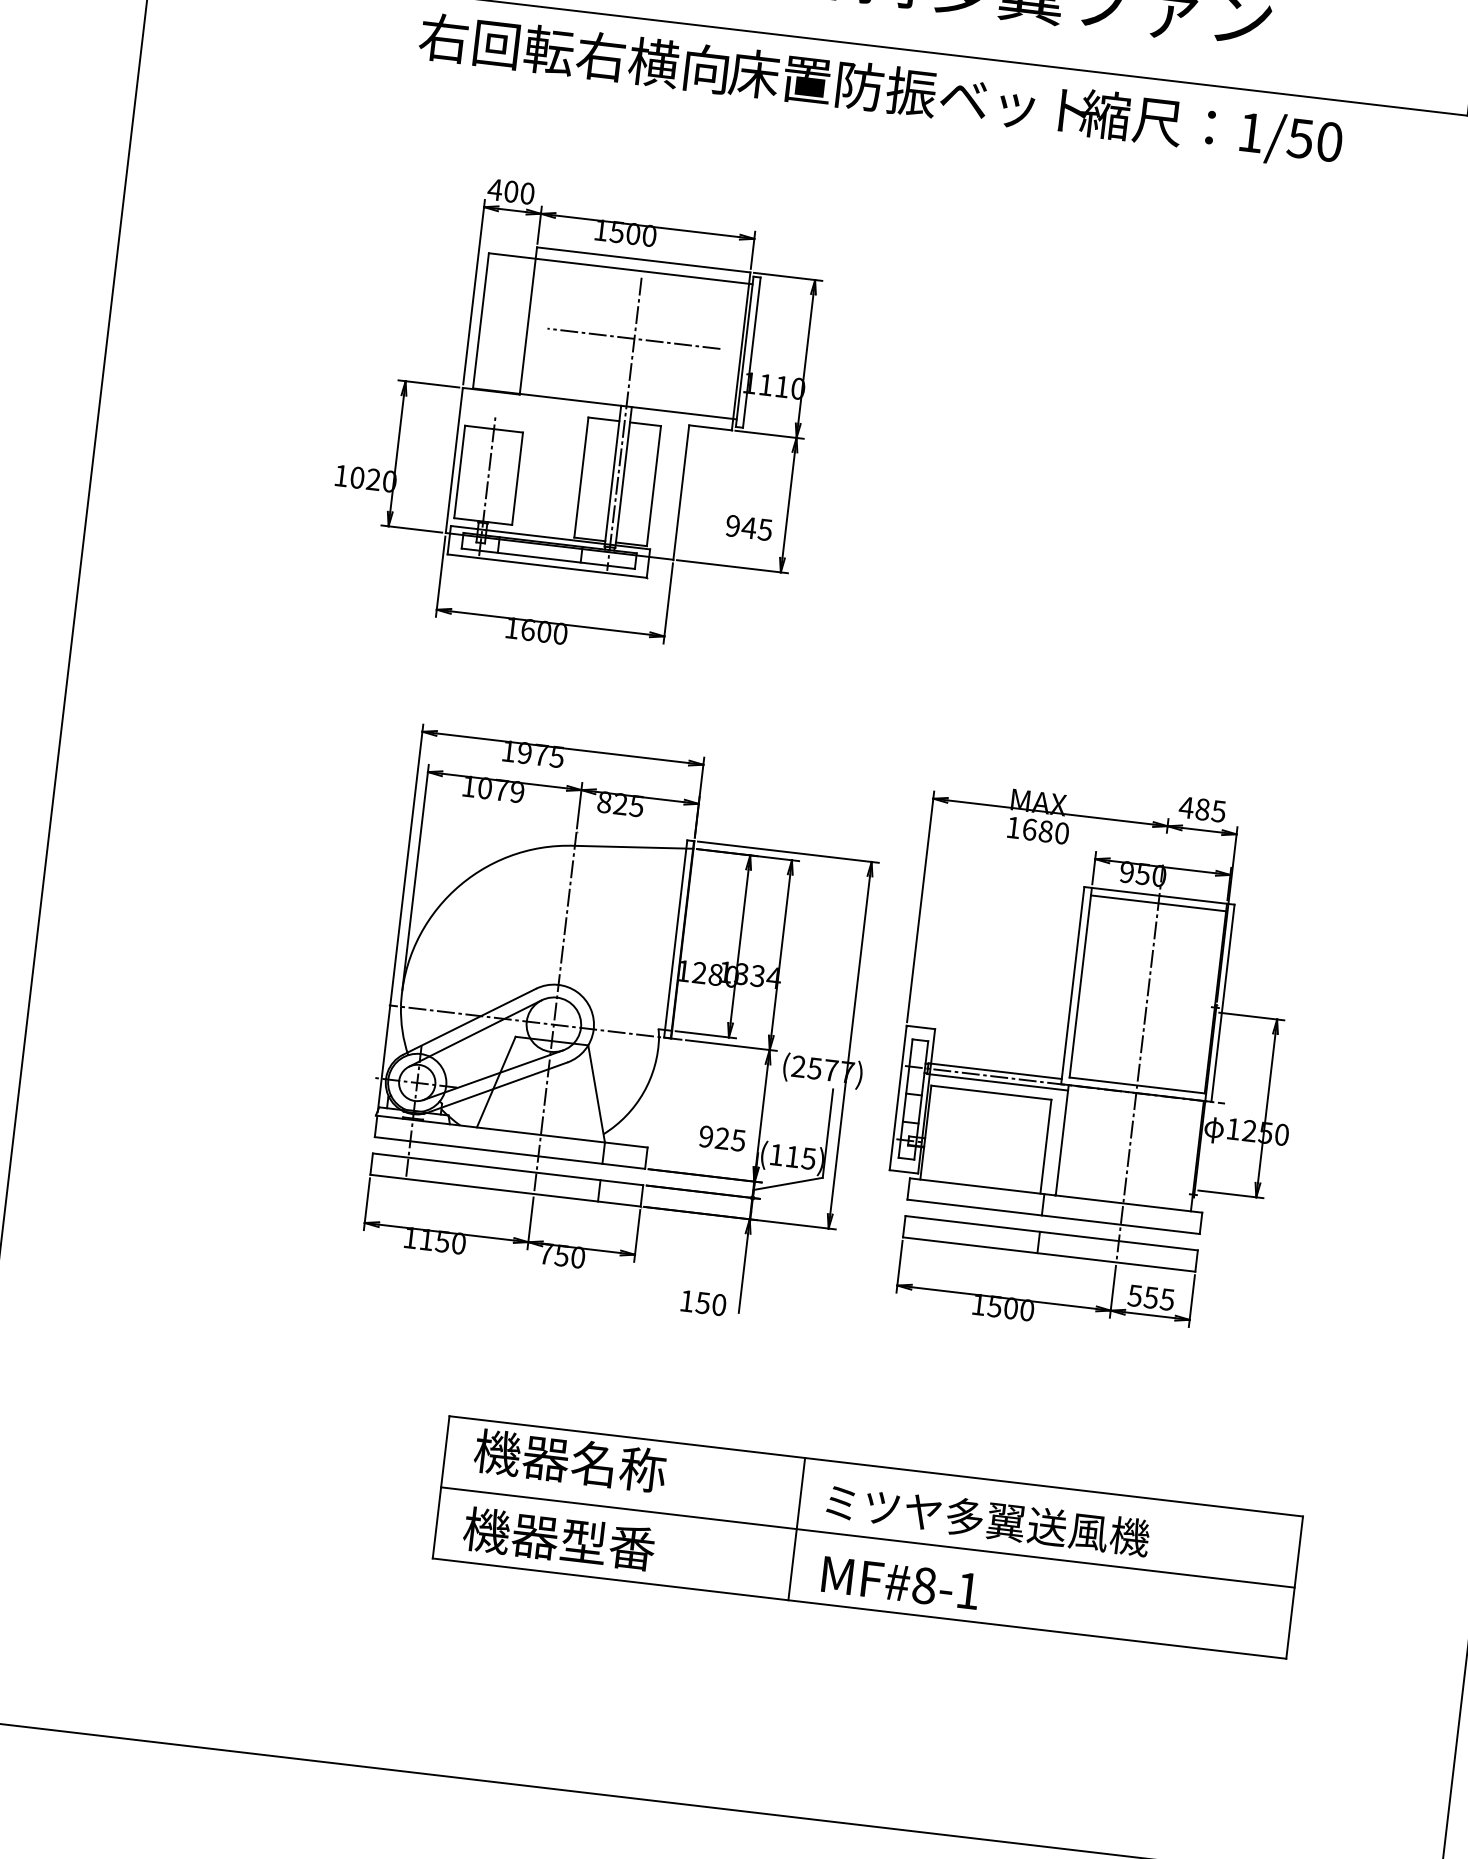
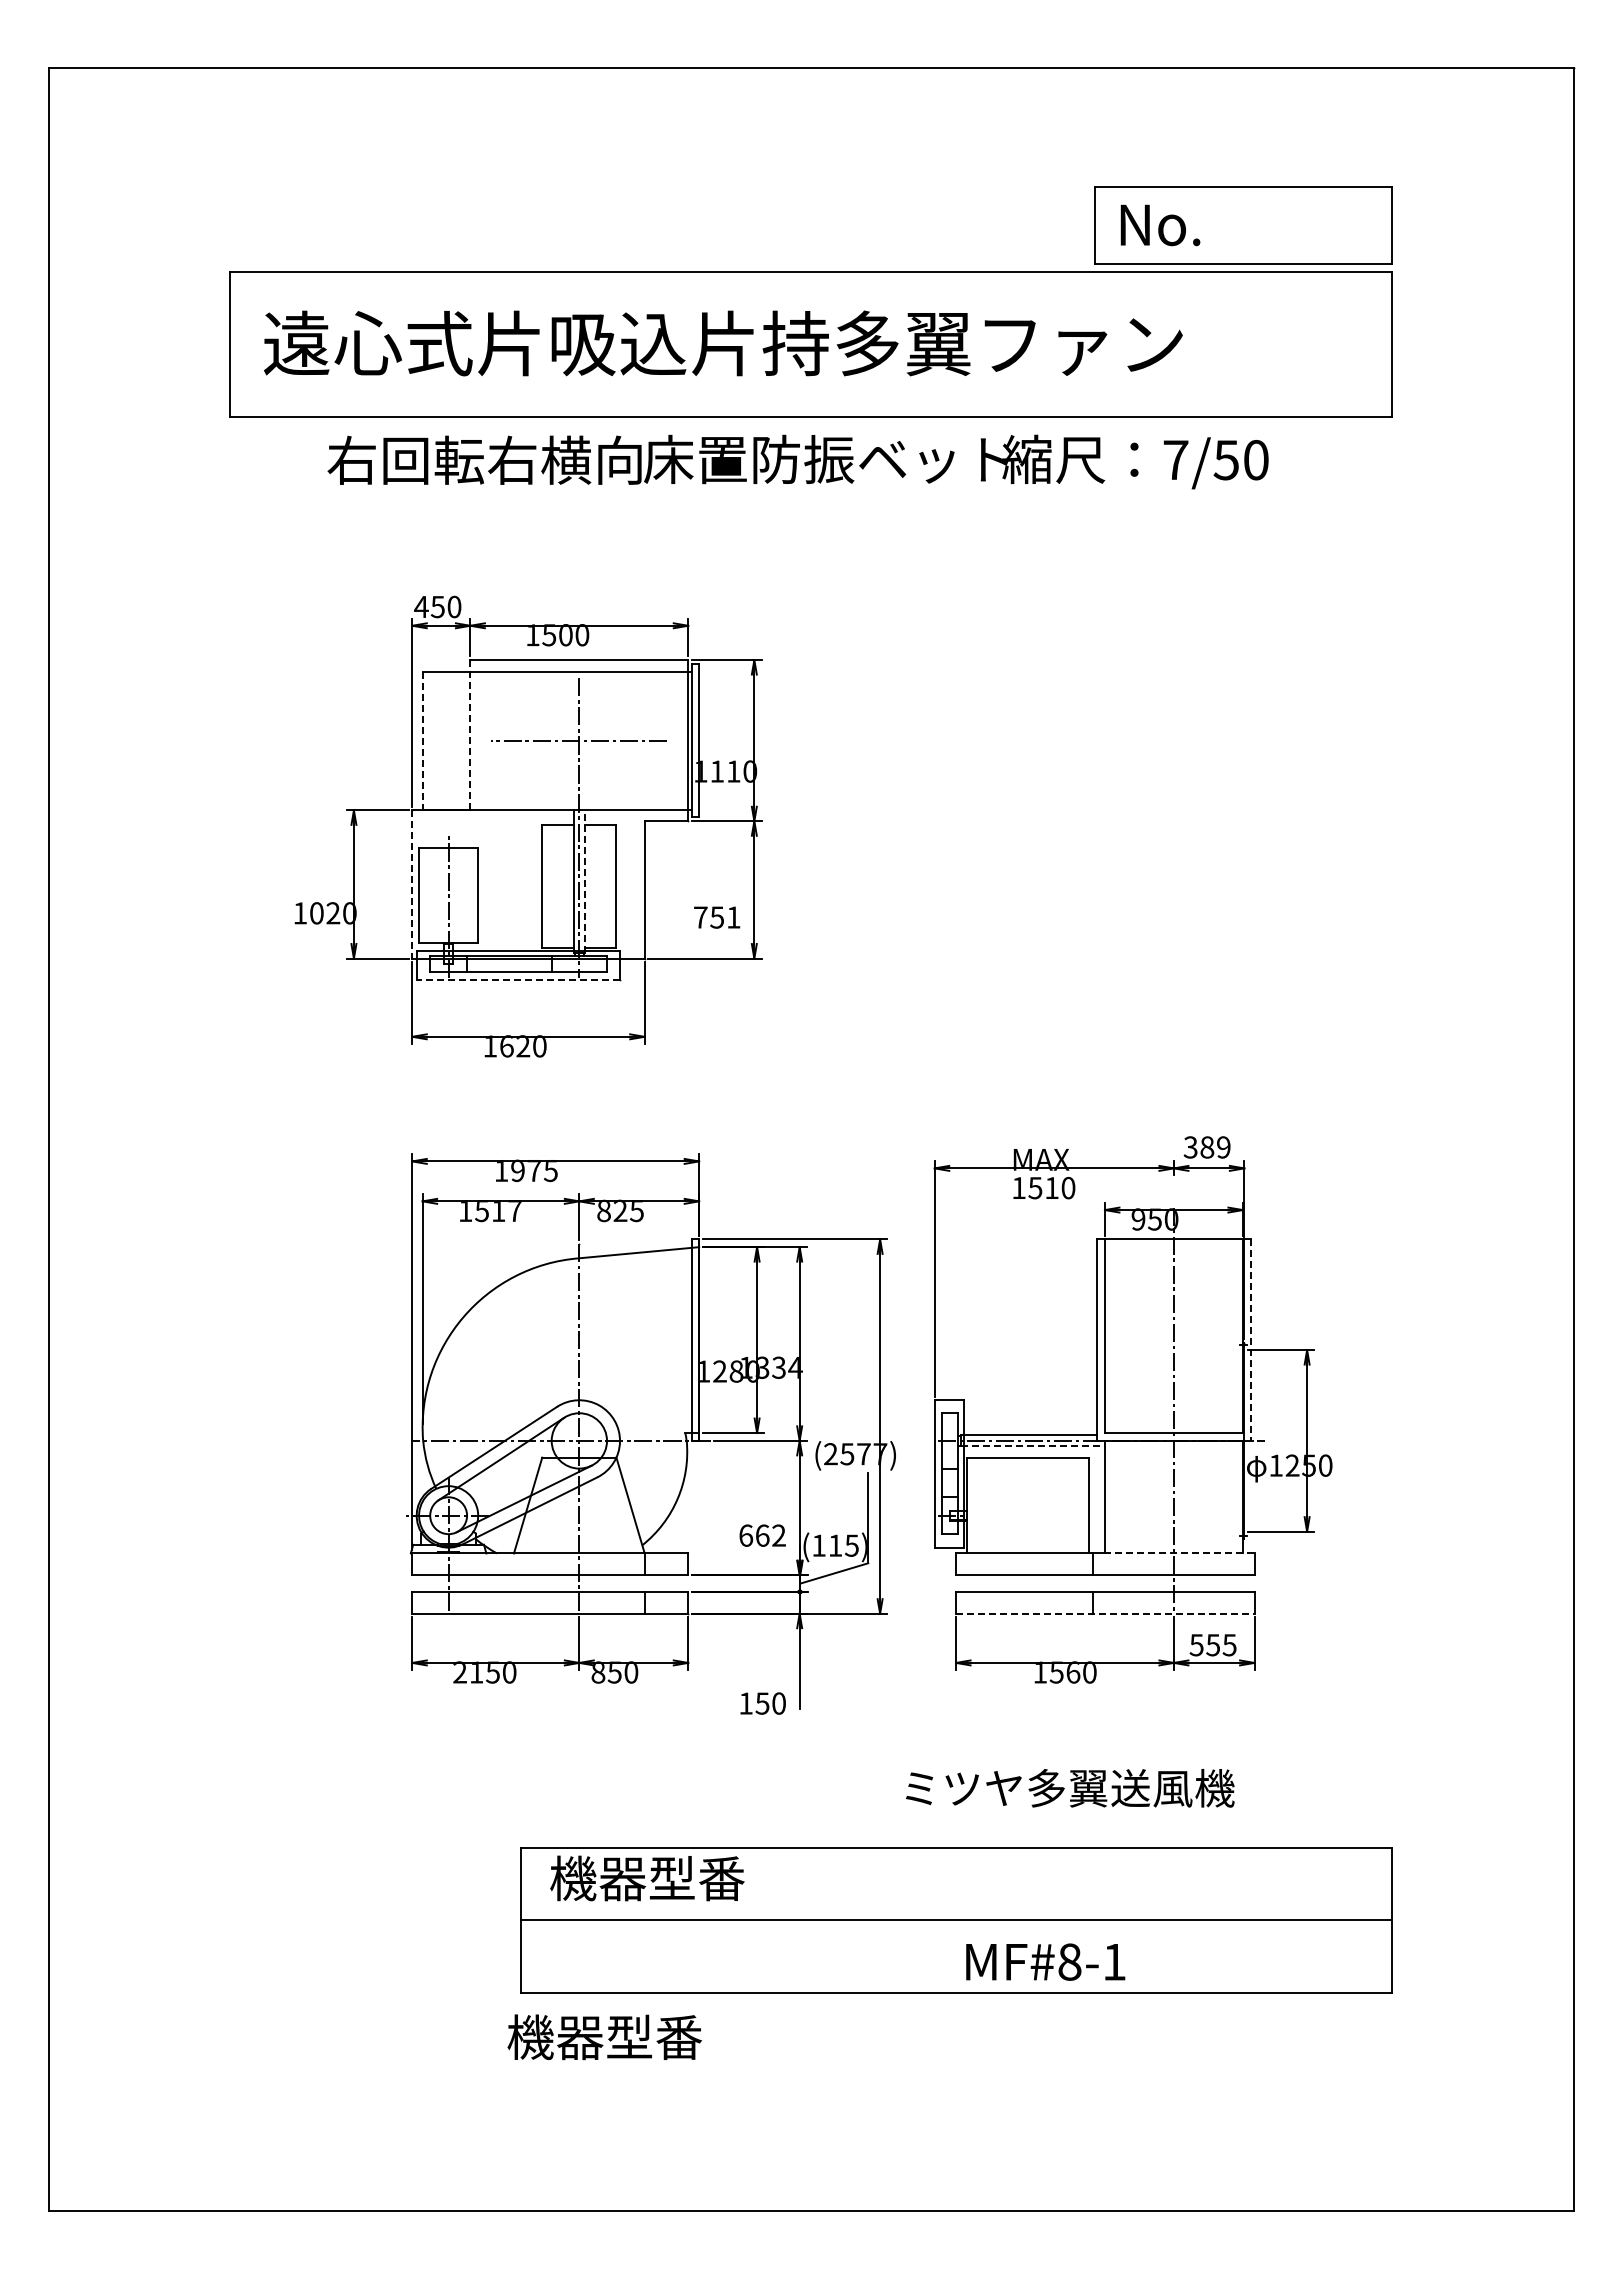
text: (1250, 132) -> (1175, 459), 1/50 -> 7/50
text: (510, 191) -> (437, 606), 400 -> 450
line: (480, 320) -> (422, 740), solid -> dashed
line: (528, 321) -> (470, 735), solid -> dashed
line: (454, 460) -> (412, 884), solid -> dashed
line: (623, 477) -> (584, 881), solid -> dashed
text: (749, 527) -> (717, 917), 945 -> 751
line: (547, 565) -> (518, 979), solid -> dashed
text: (544, 631) -> (523, 1046), 1600 -> 1620
text: (501, 789) -> (498, 1210), 1079 -> 1517
text: (1201, 809) -> (1206, 1147), 485 -> 389
text: (1037, 829) -> (1043, 1187), 1680 -> 1510
line: (1158, 903) -> (1173, 1247), removed
line: (1222, 1003) -> (1250, 1340), solid -> dashed
line: (998, 1082) -> (1033, 1446), solid -> dashed
text: (722, 1138) -> (762, 1535), 925 -> 662
line: (1128, 1204) -> (1179, 1553), solid -> dashed
text: (409, 1237) -> (459, 1672), 1150 -> 2150
text: (545, 1253) -> (598, 1672), 750 -> 850
line: (1049, 1254) -> (1105, 1613), solid -> dashed
text: (1011, 1308) -> (1073, 1672), 1500 -> 1560
text: (618, 1466) -> (696, 1878), 機器名称 -> 機器型番
text: (988, 1520) -> (1070, 1788), moved
line: (796, 1528) -> (883, 1919), removed
text: (559, 1538) -> (604, 2036), moved
text: (900, 1582) -> (1045, 1961), moved

